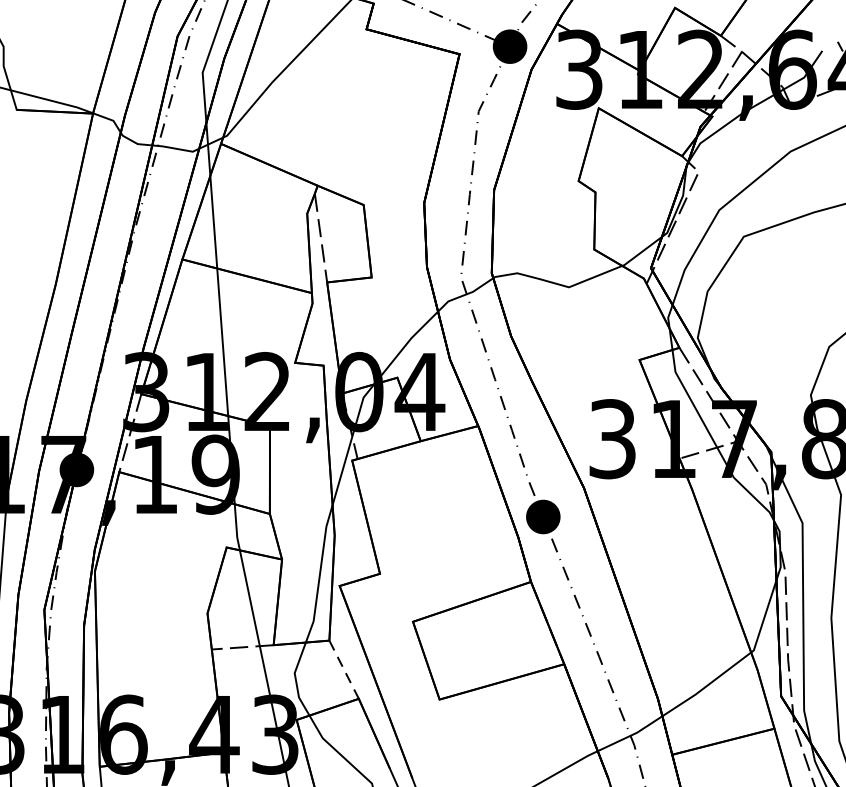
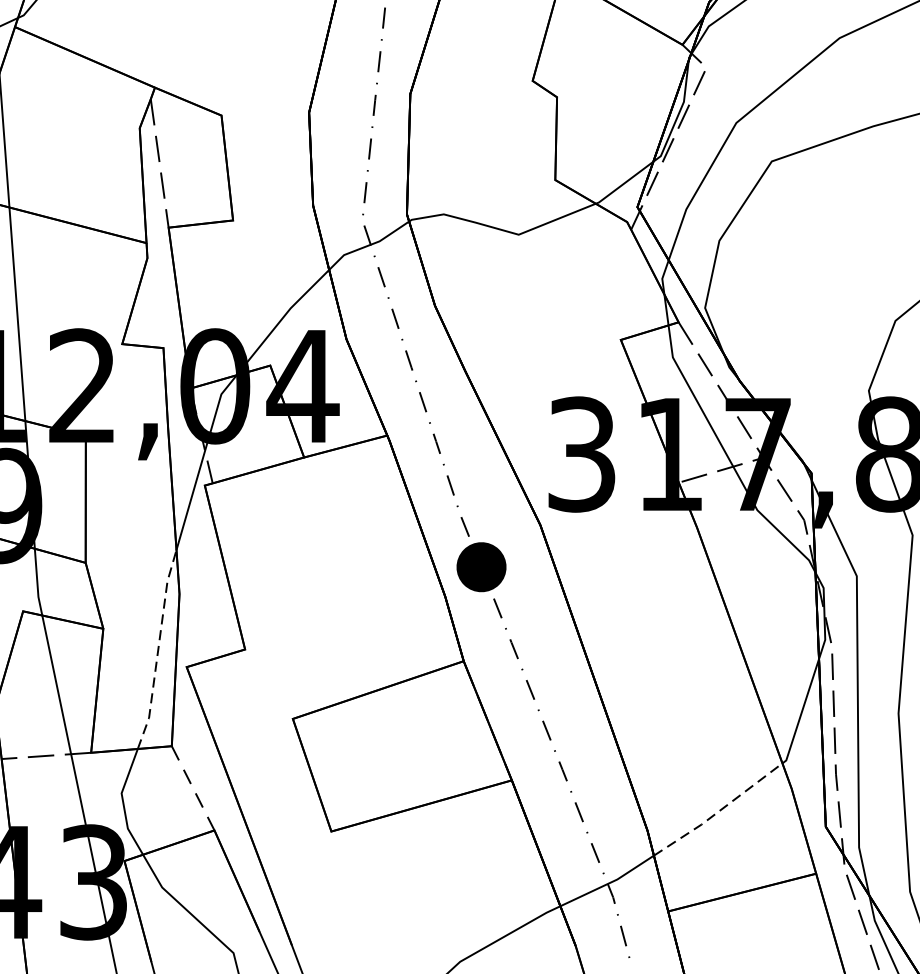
line: (320, 574) -> (158, 650), solid -> dashed
line: (707, 685) -> (719, 811), solid -> dashed

